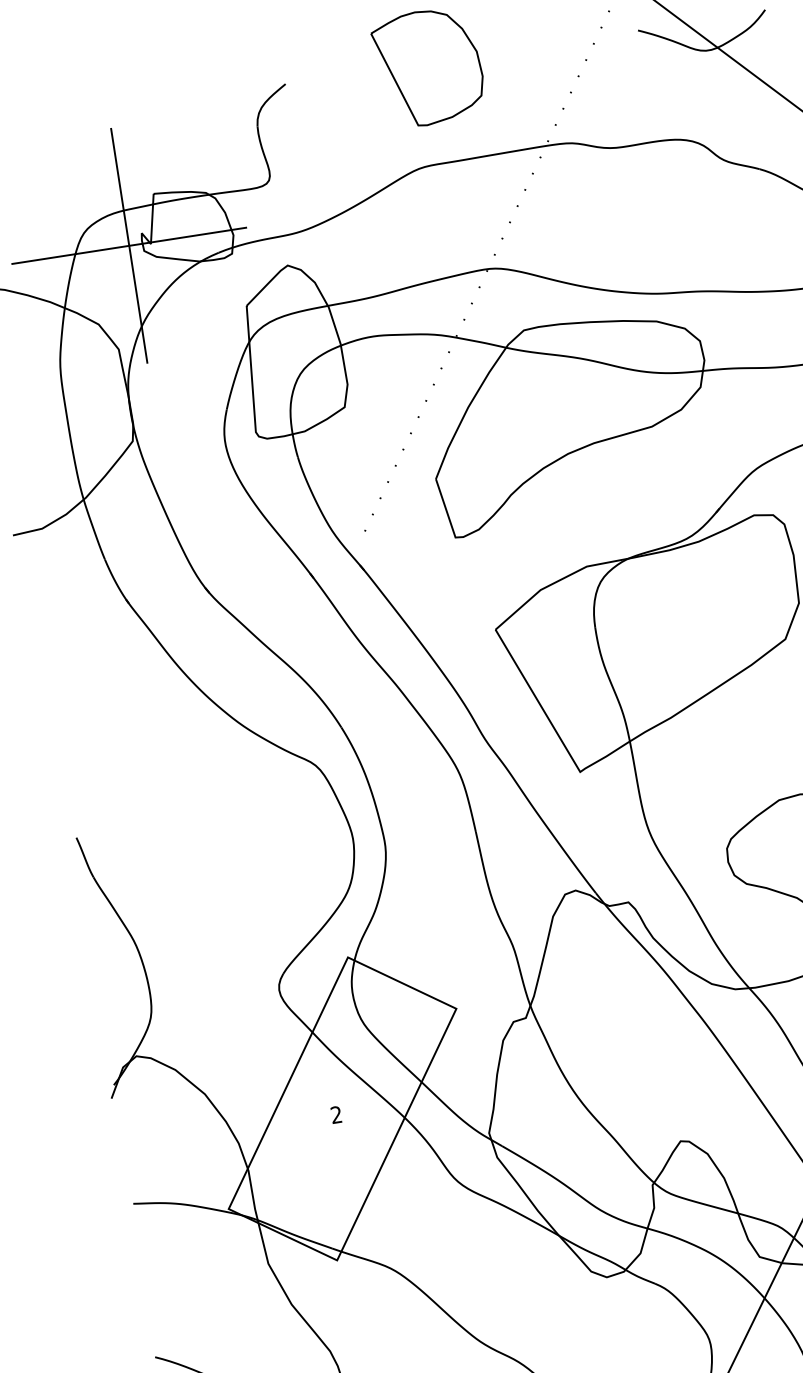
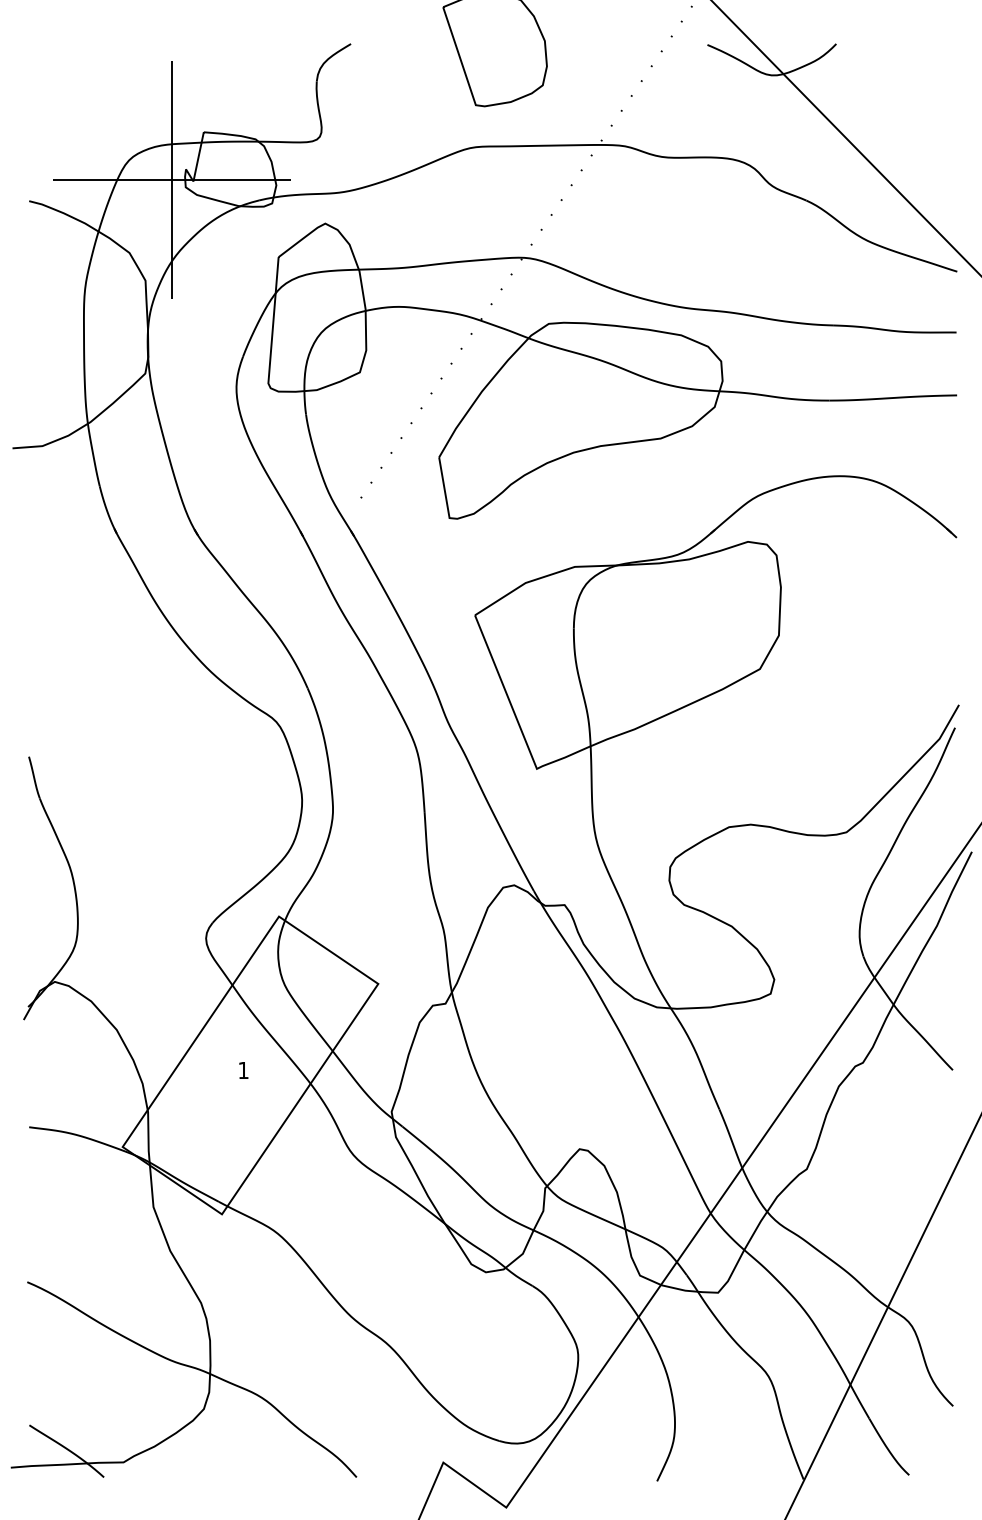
text: (336, 1113) -> (243, 1069), 2 -> 1

